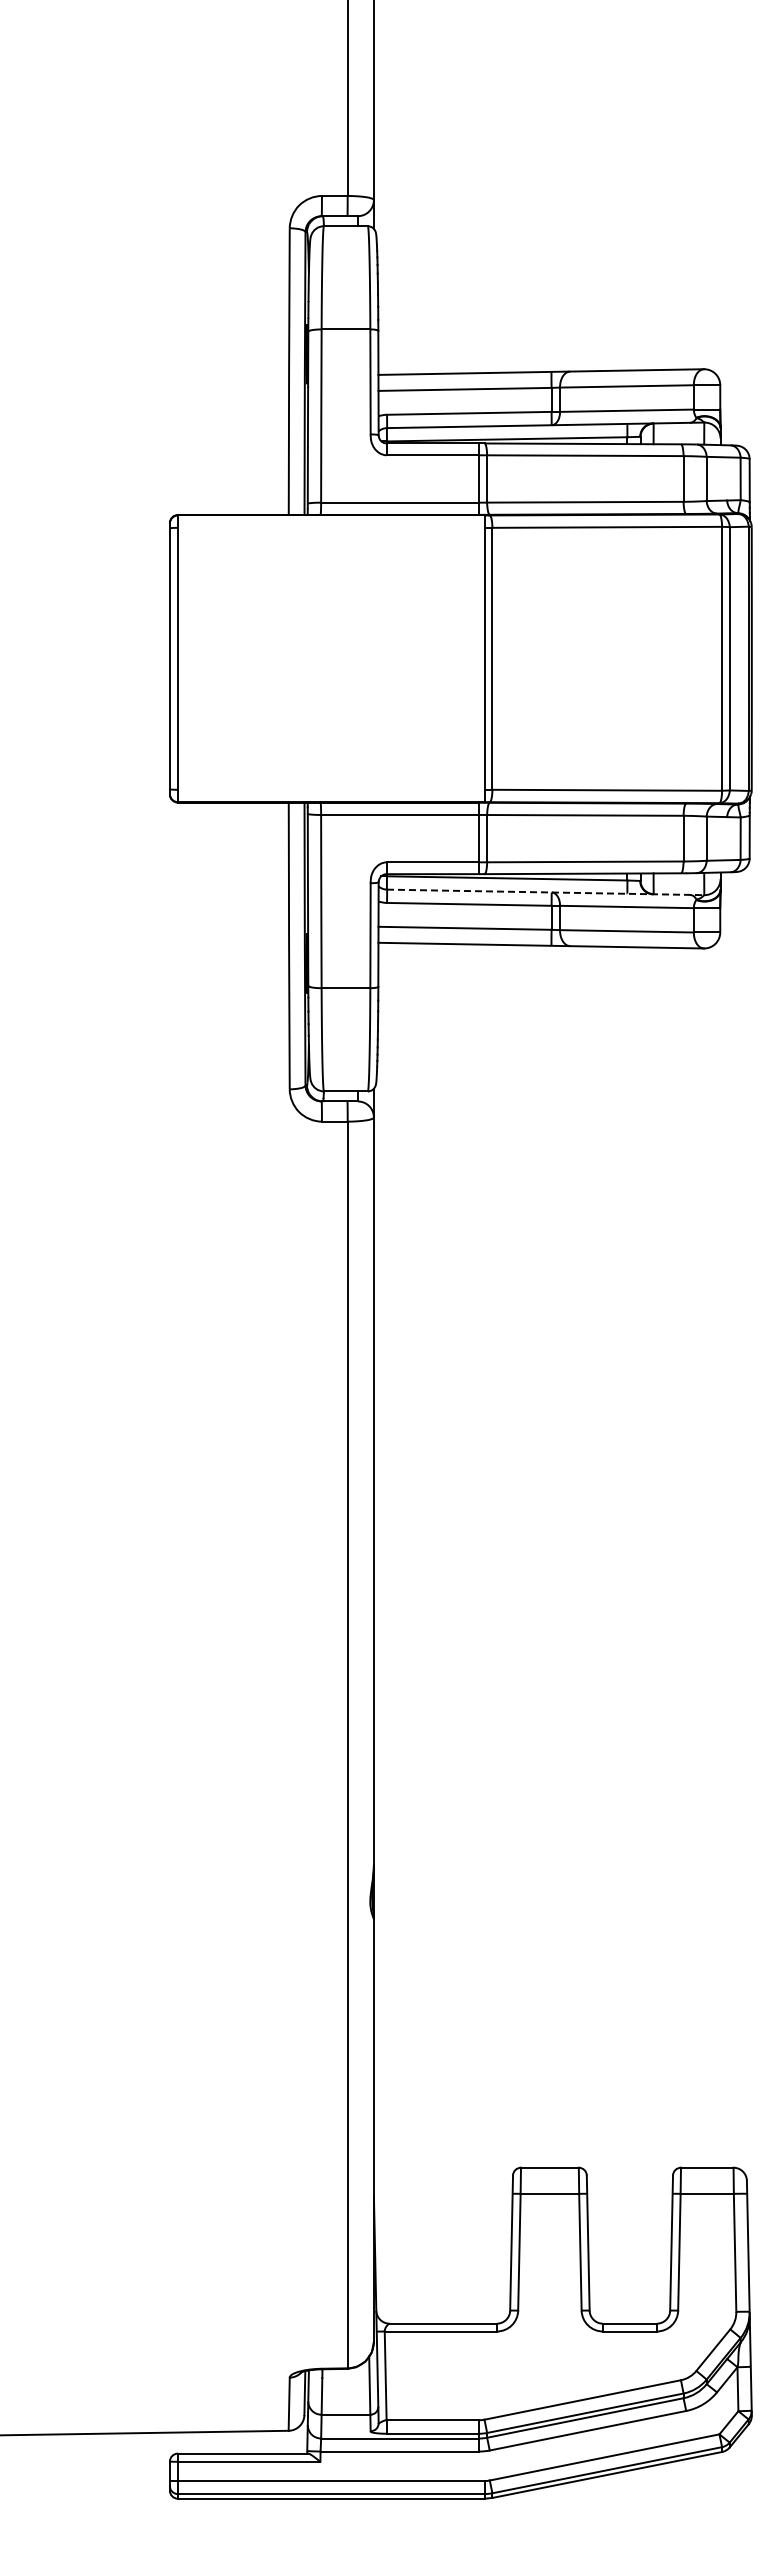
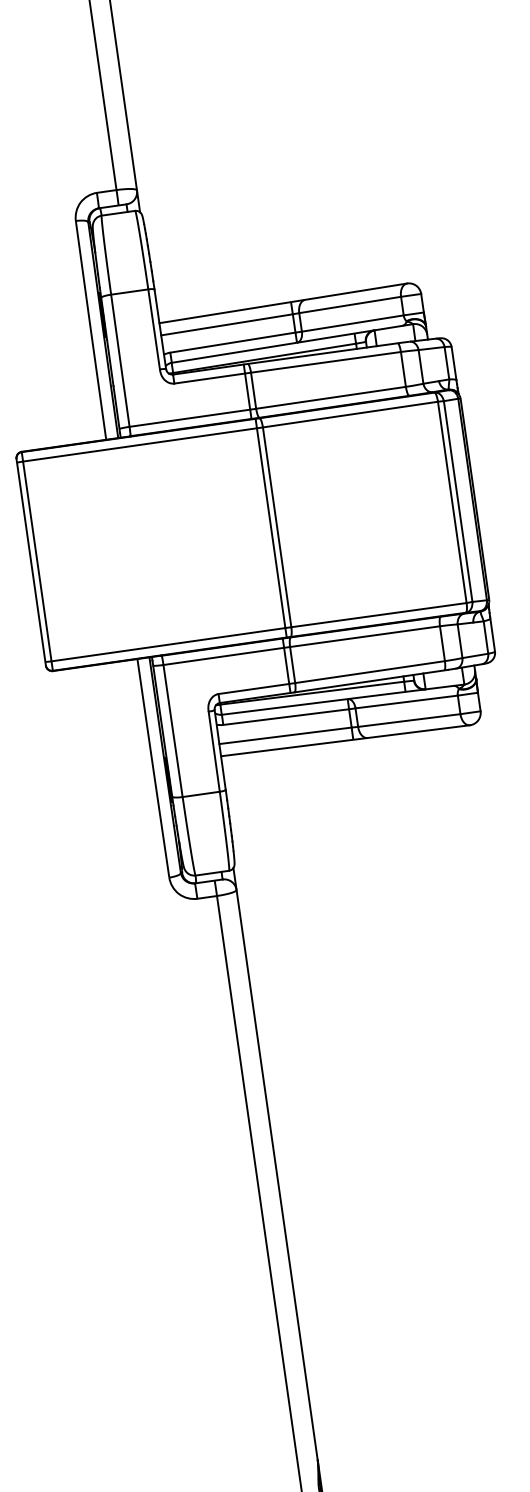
line: (330, 527) -> (139, 444), added
line: (330, 789) -> (167, 644), added
line: (545, 892) -> (342, 699), dashed -> solid

